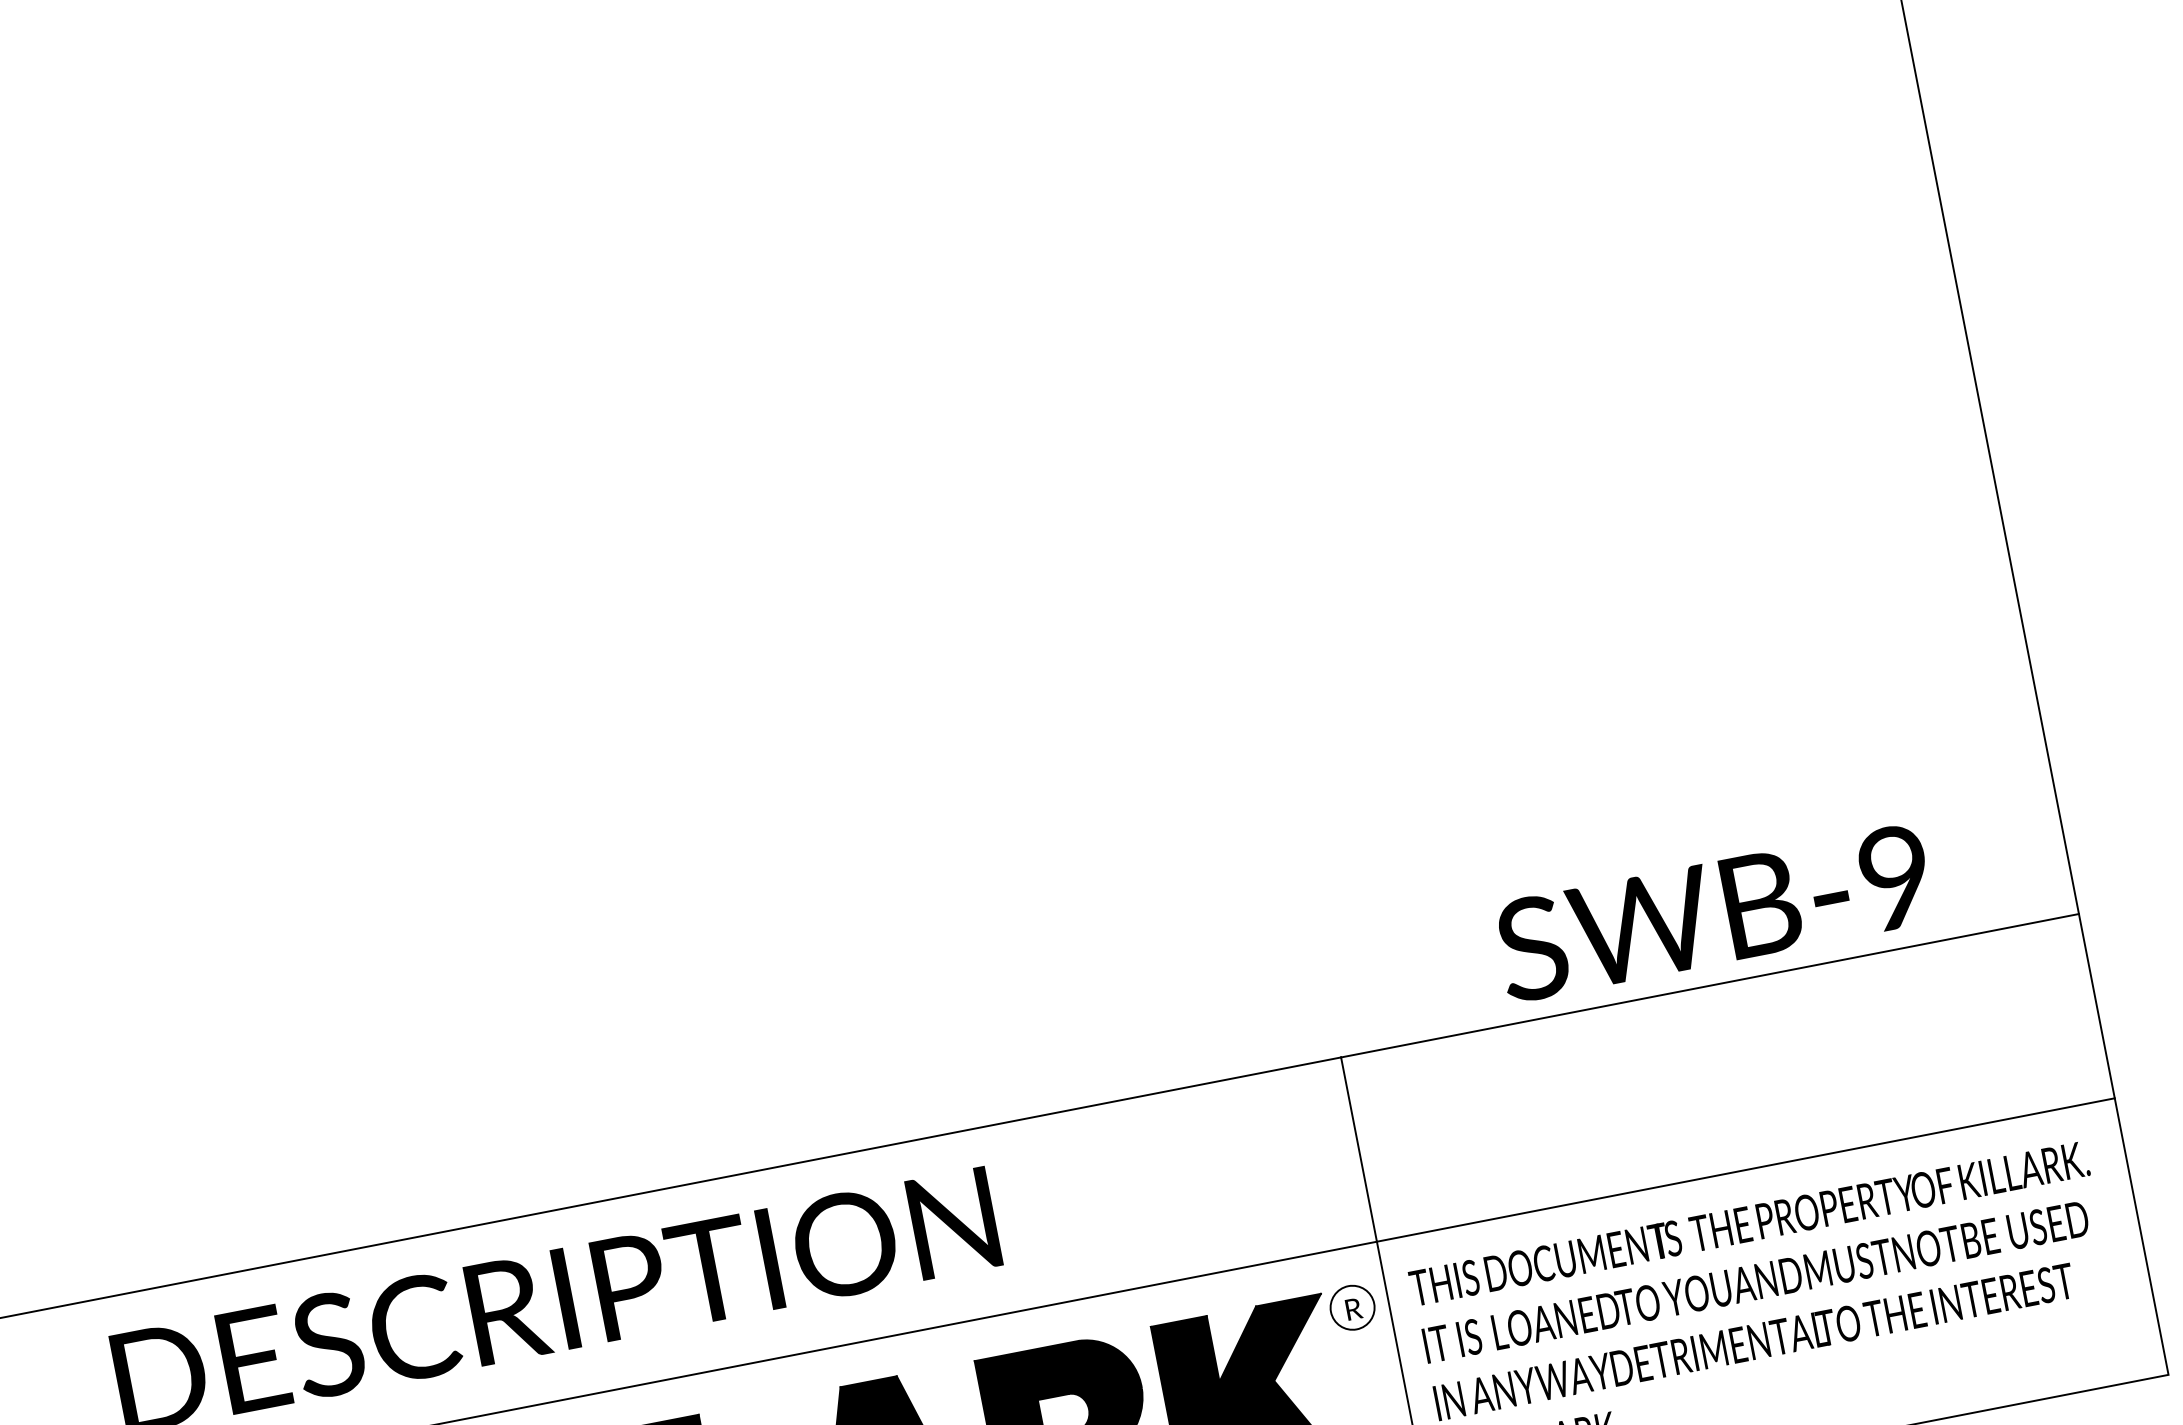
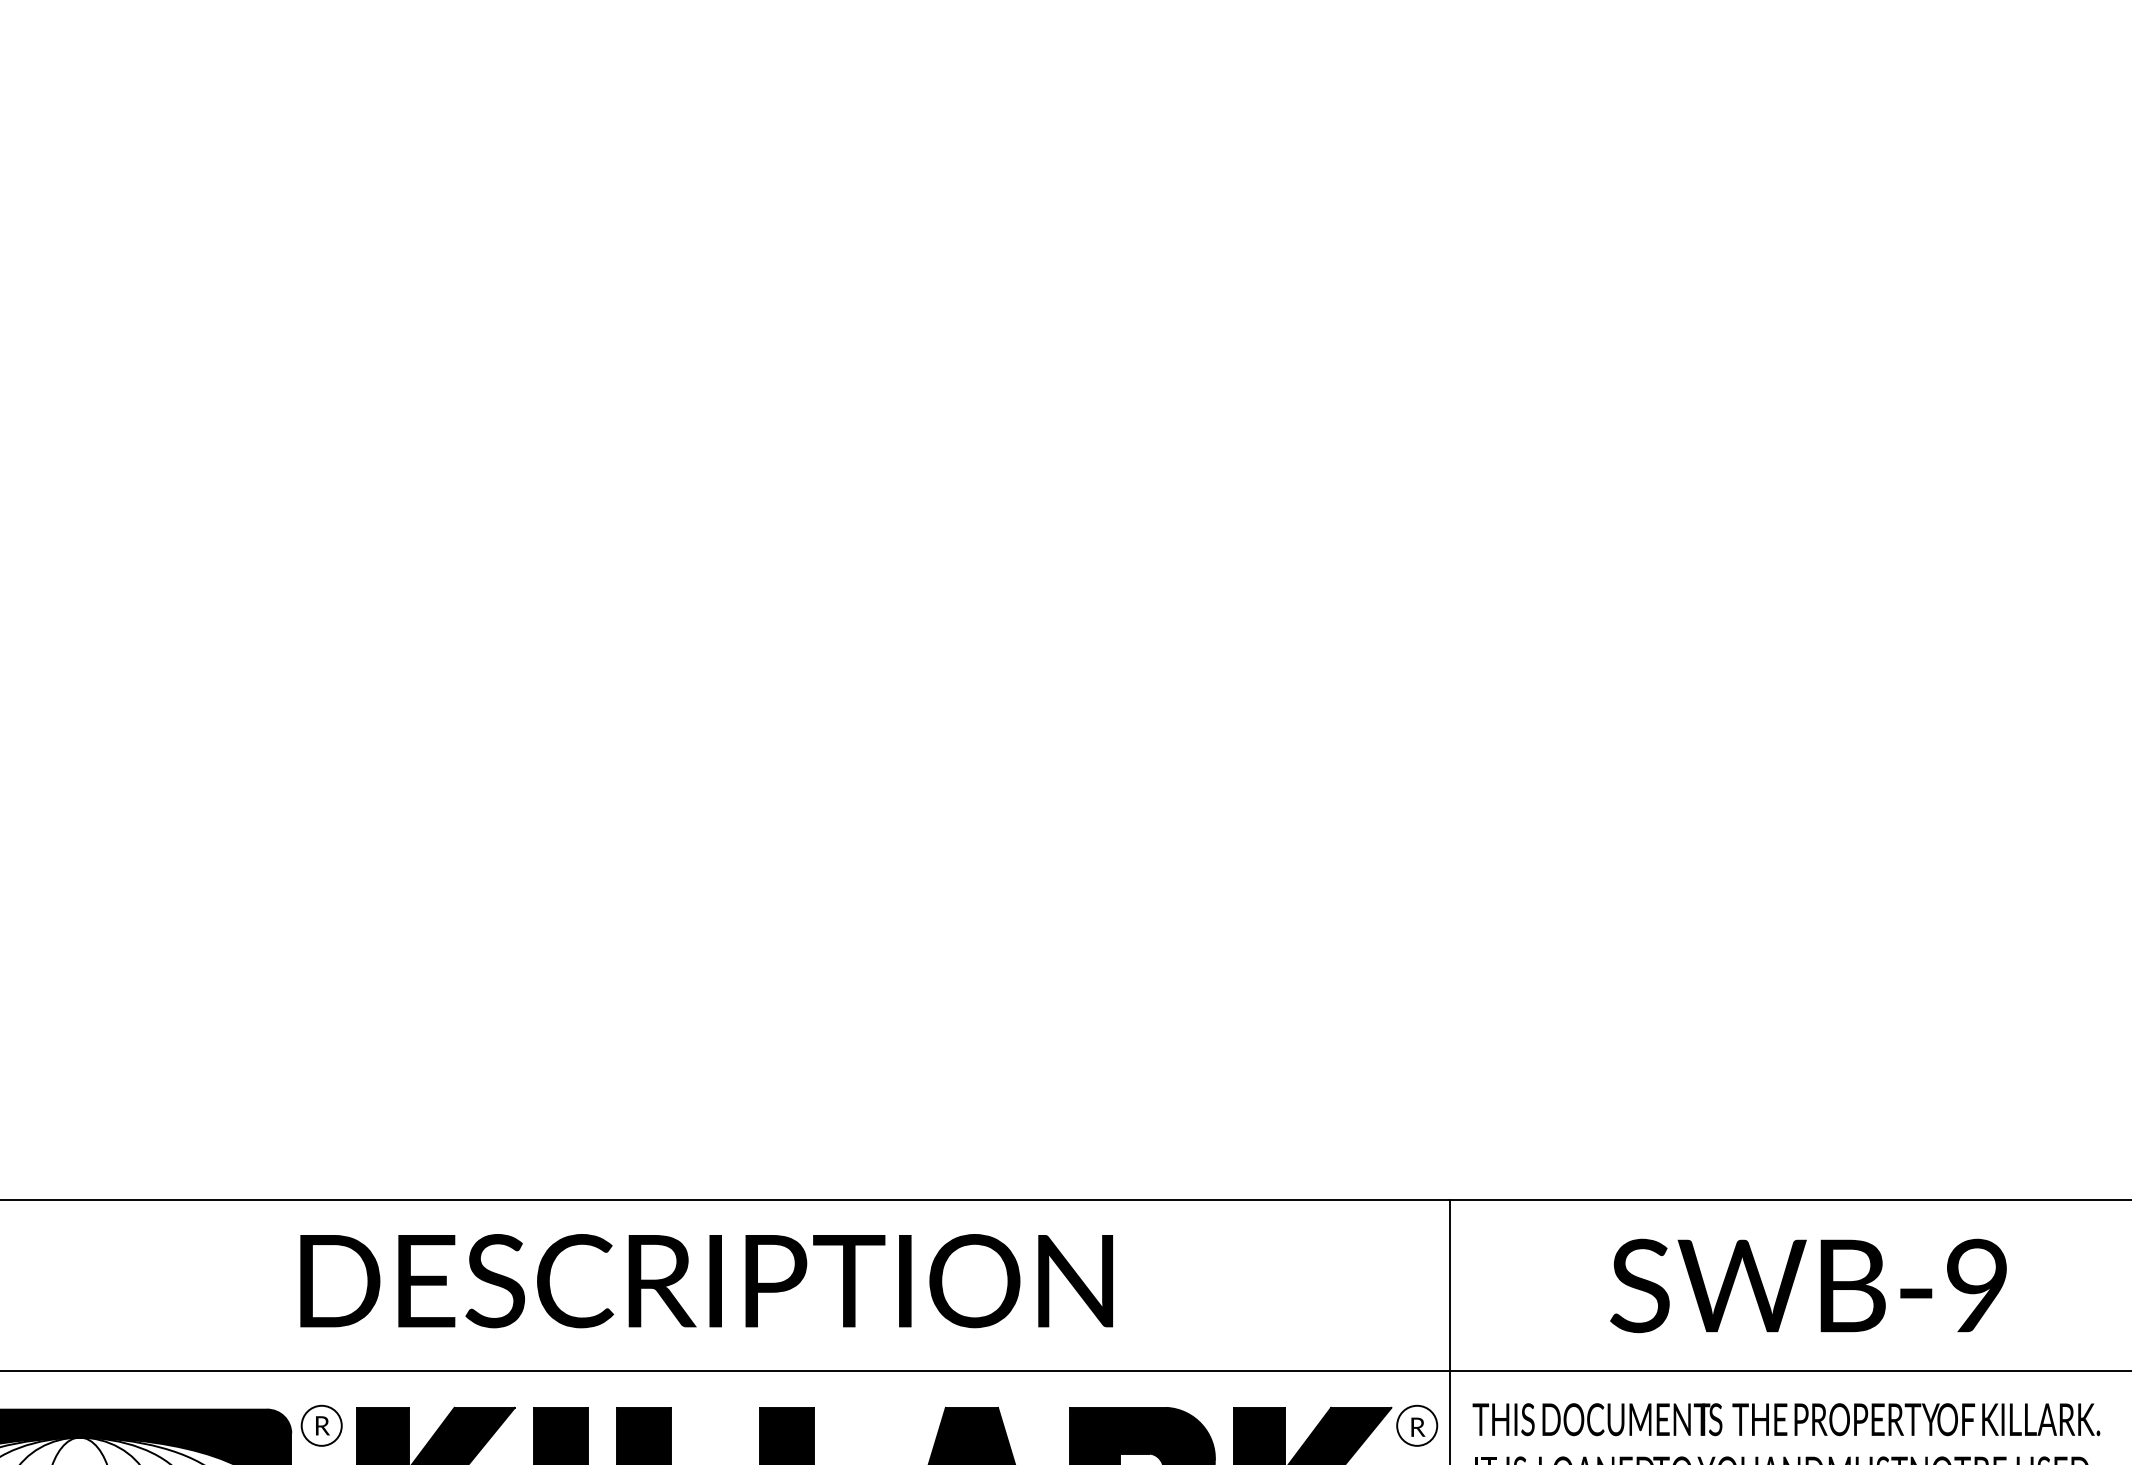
text: (1713, 912) -> (1808, 1285), moved

